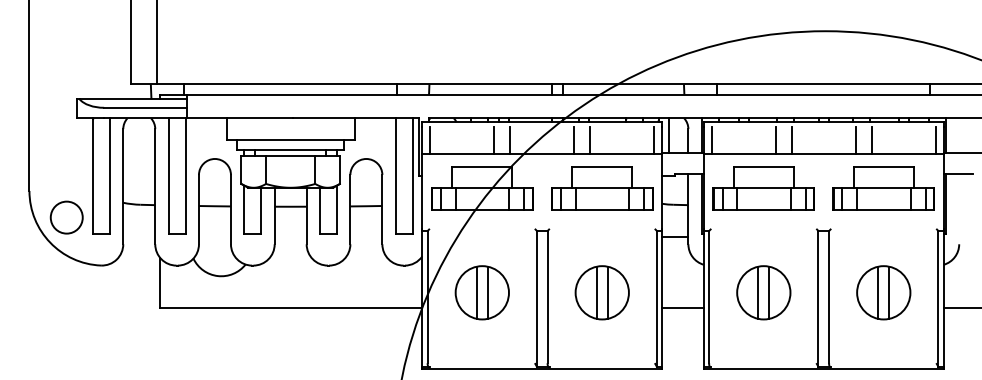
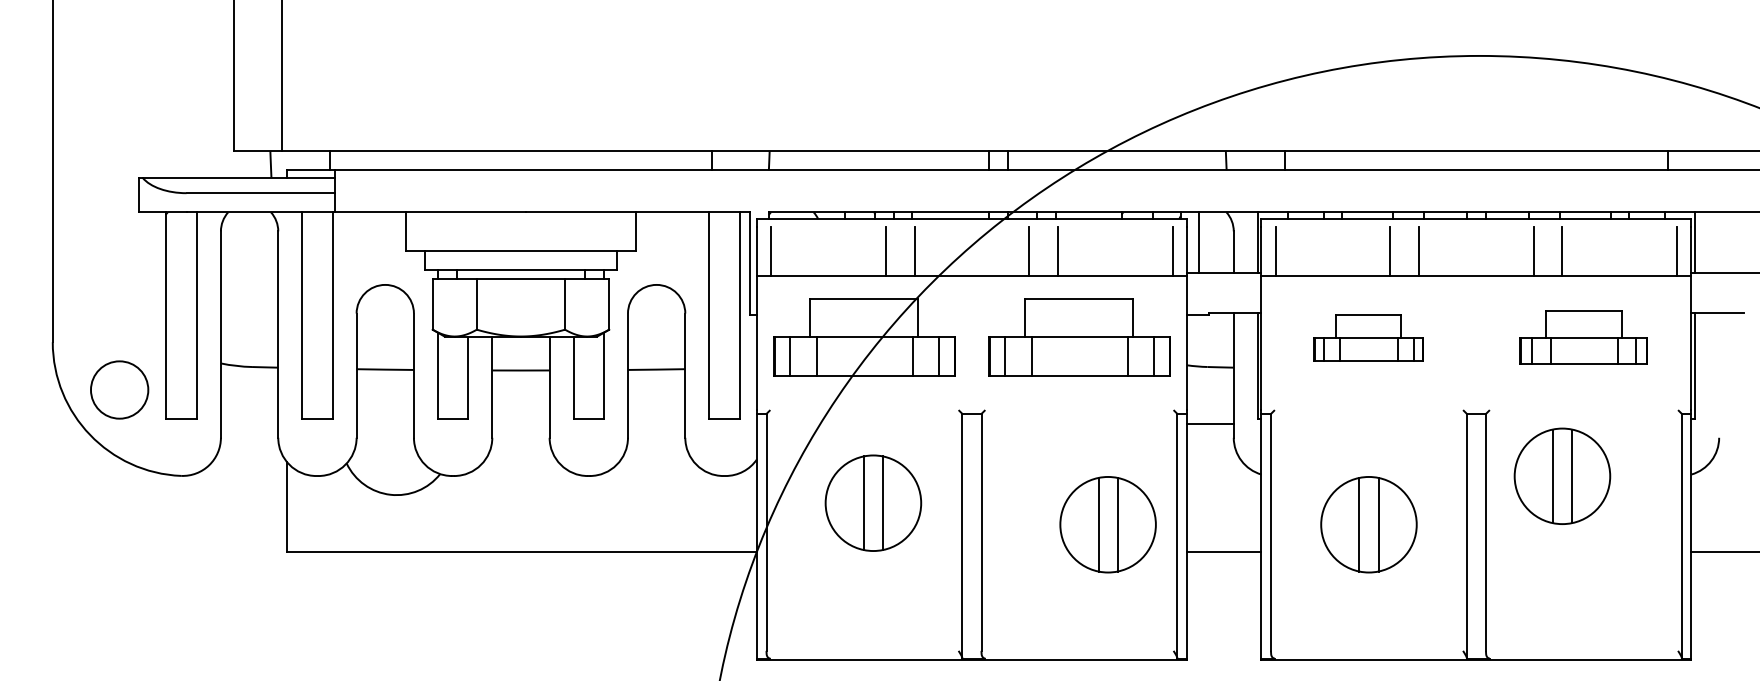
part: (763, 188) -> (1368, 337), size x0.6
part: (883, 188) -> (1583, 337), size x0.7
part: (481, 292) -> (871, 502), moved
part: (601, 292) -> (1106, 524), moved
part: (883, 292) -> (1561, 475), moved

